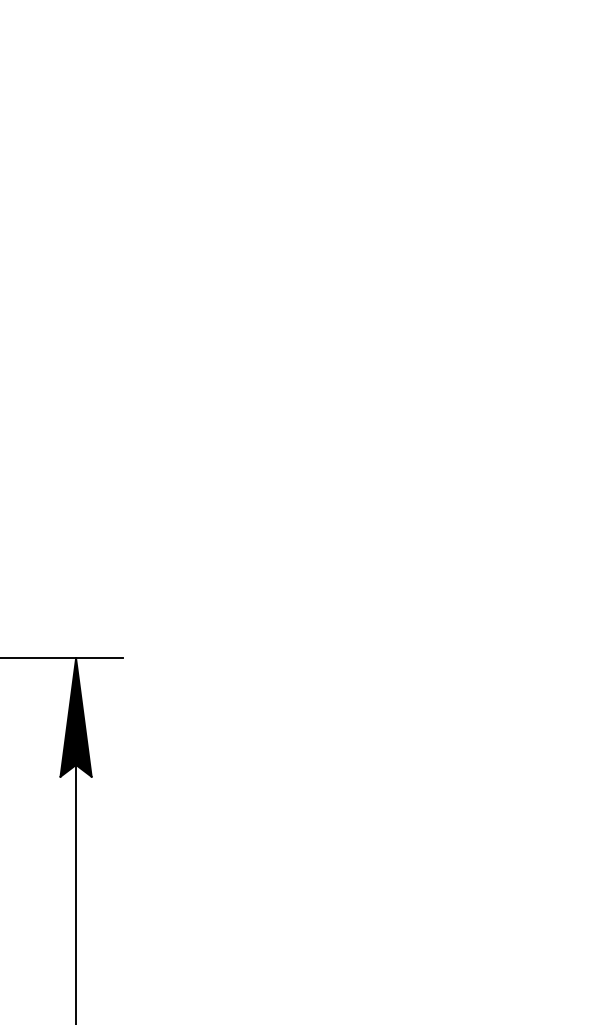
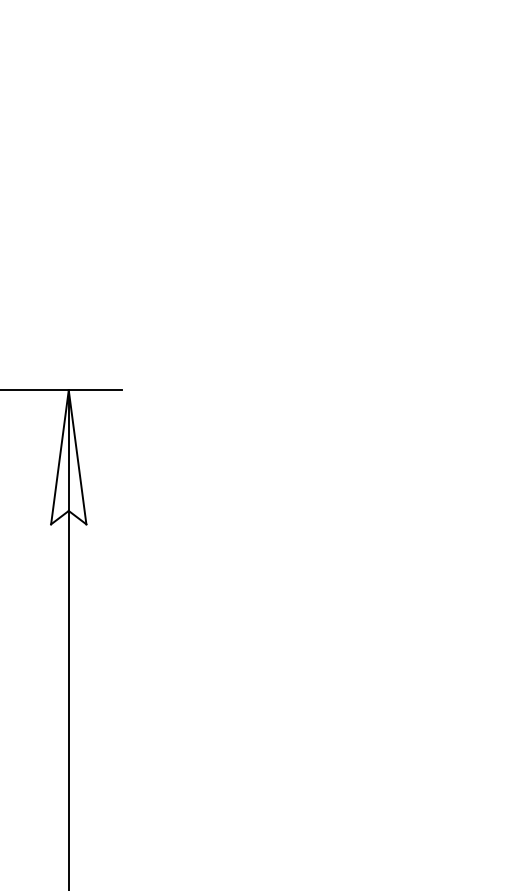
fill: (75, 717) -> (68, 457), removed

